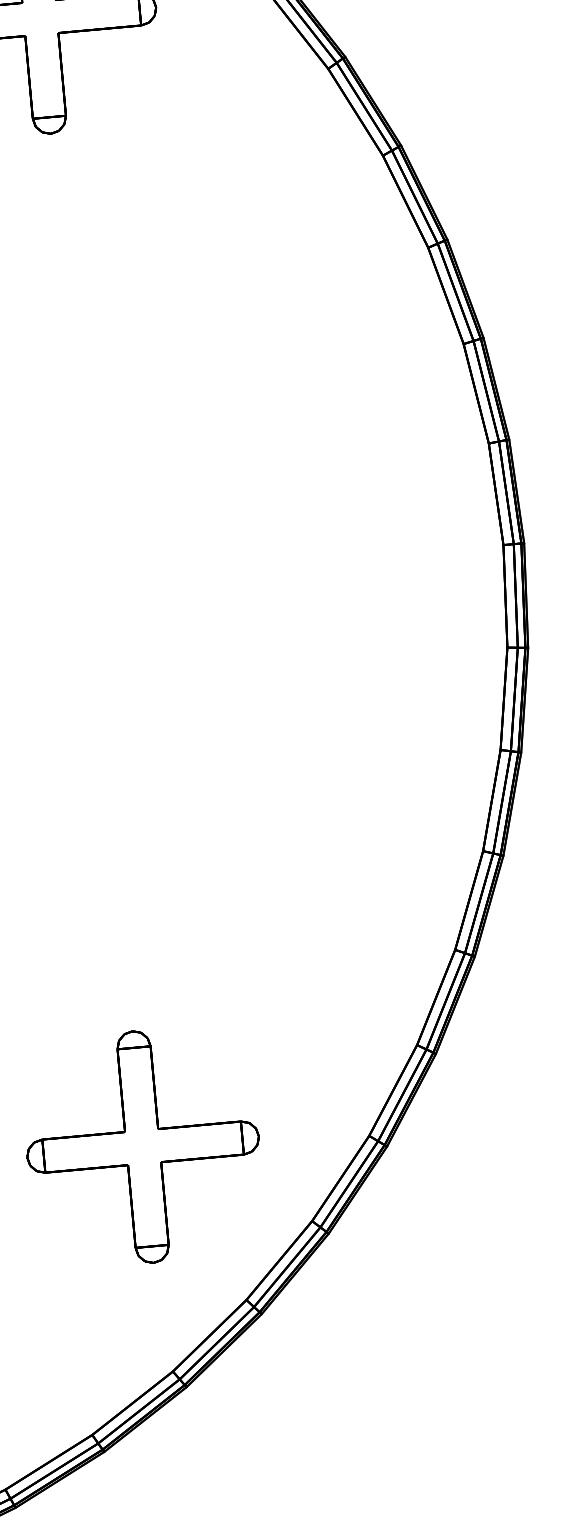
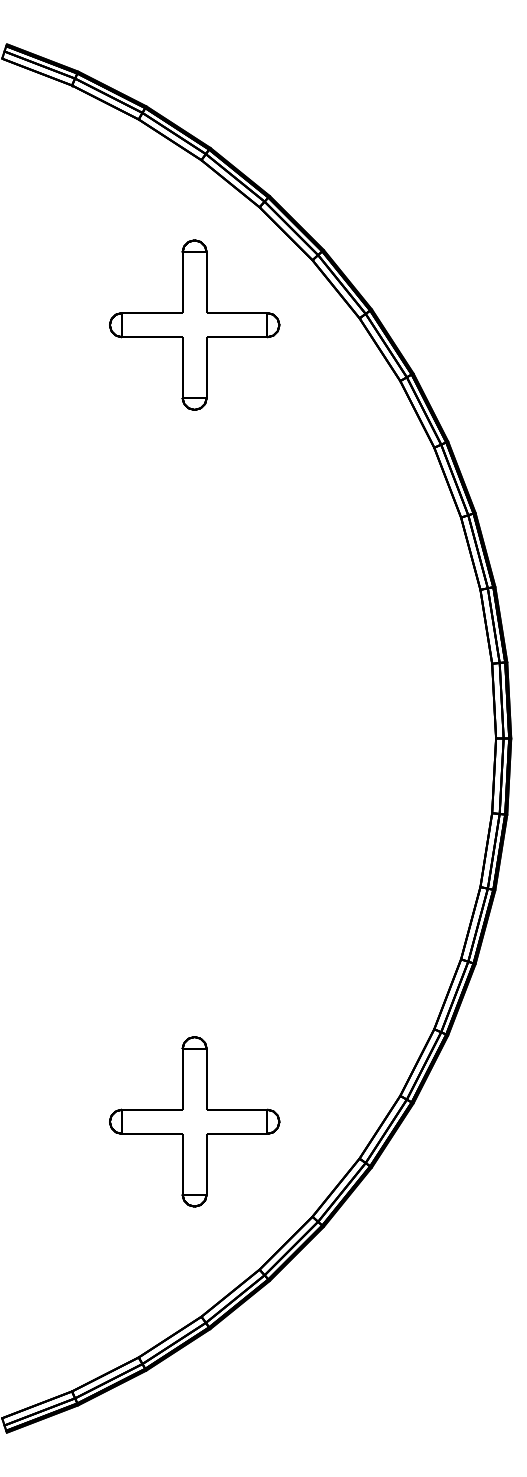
part: (142, 1146) -> (194, 1121), moved

